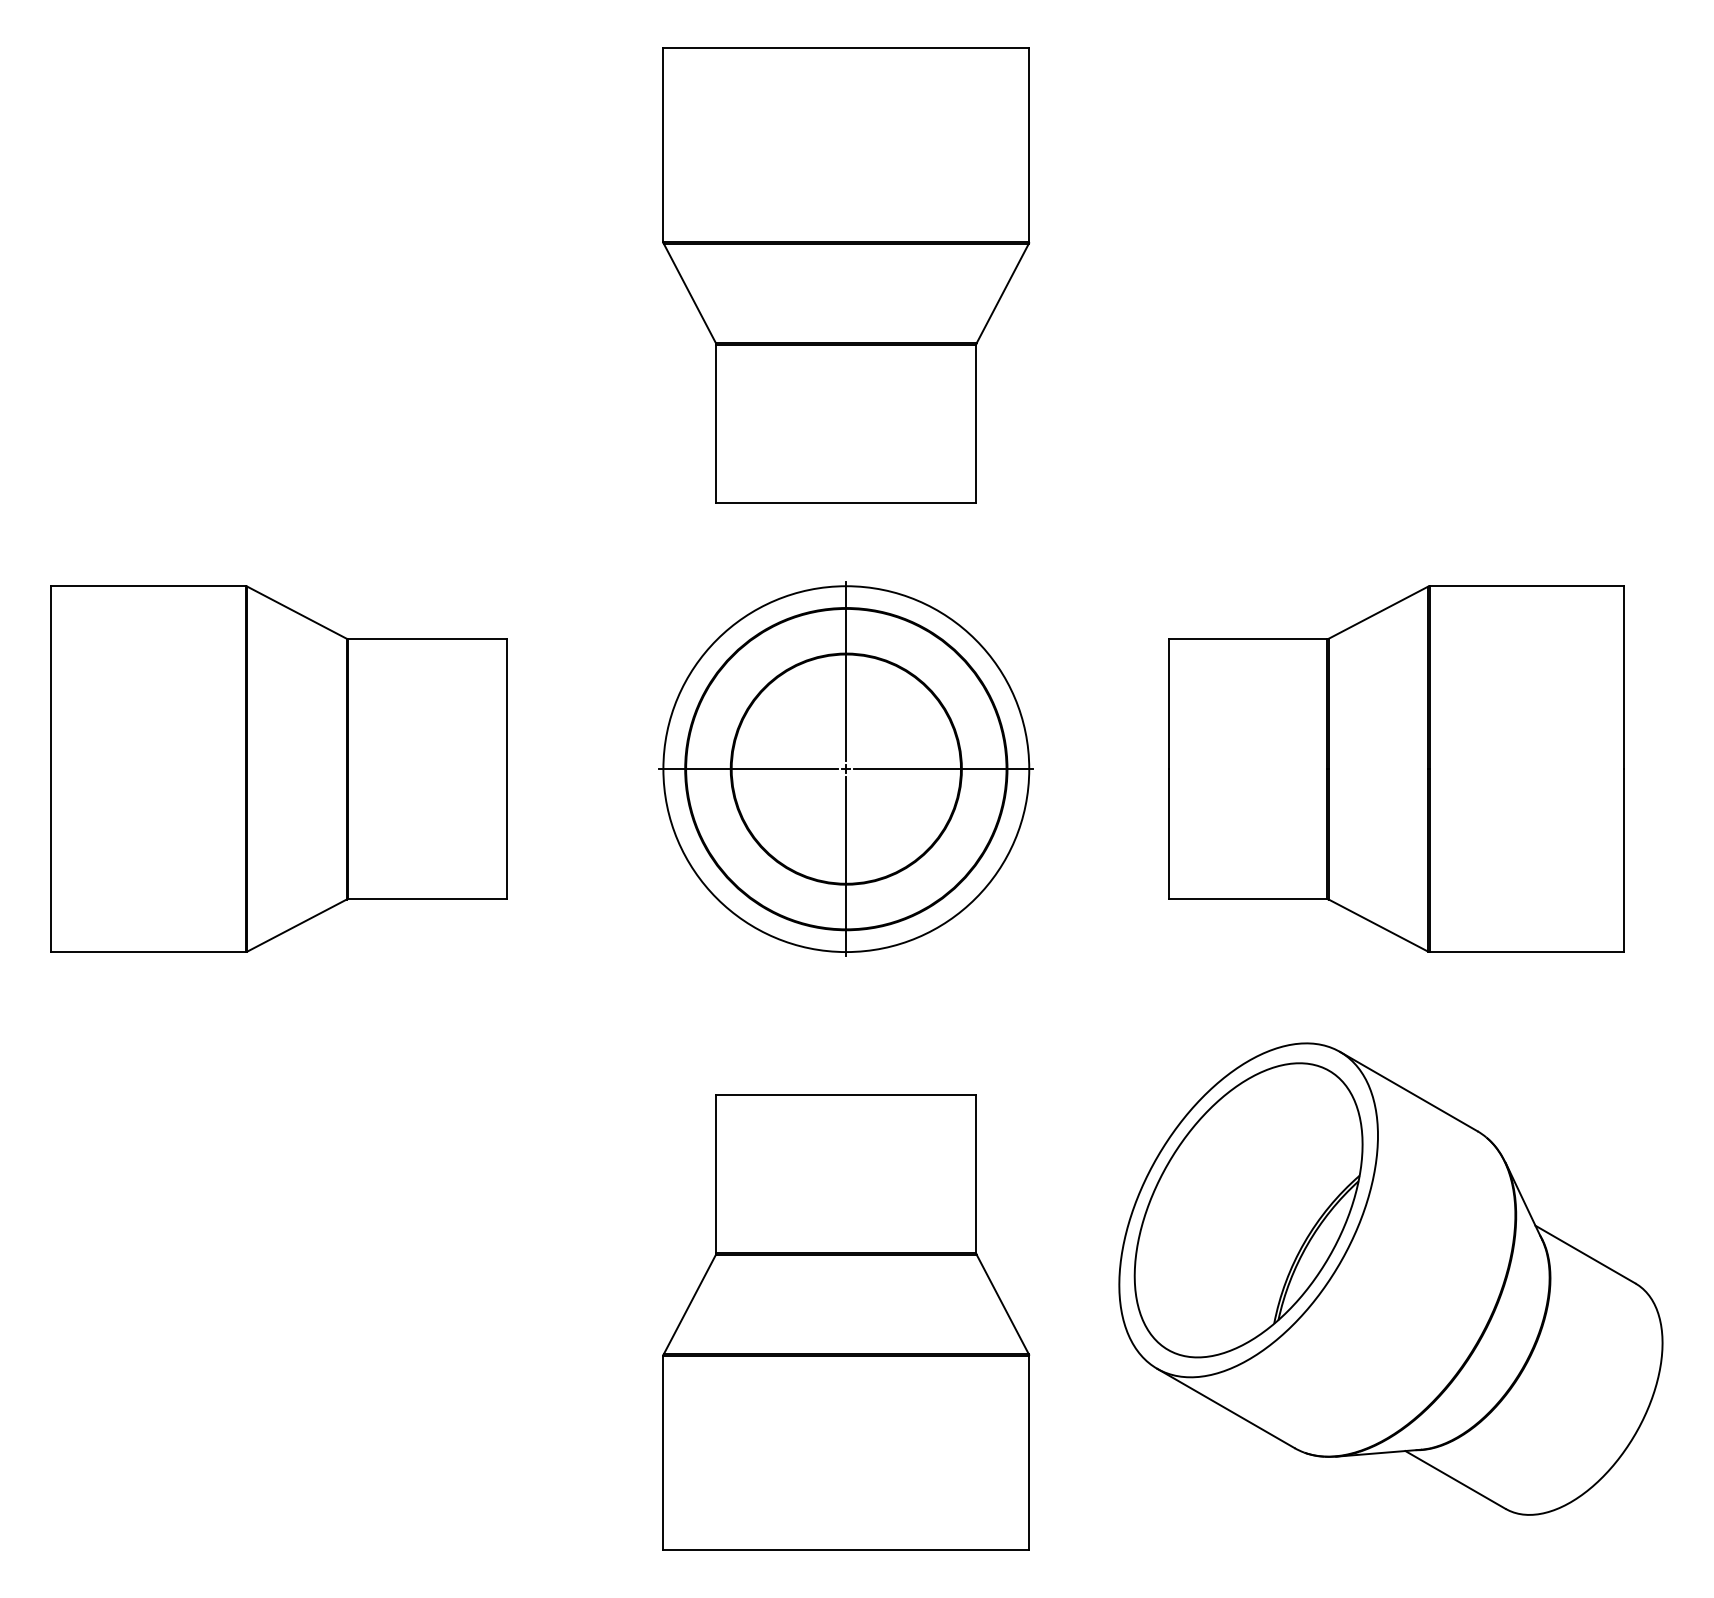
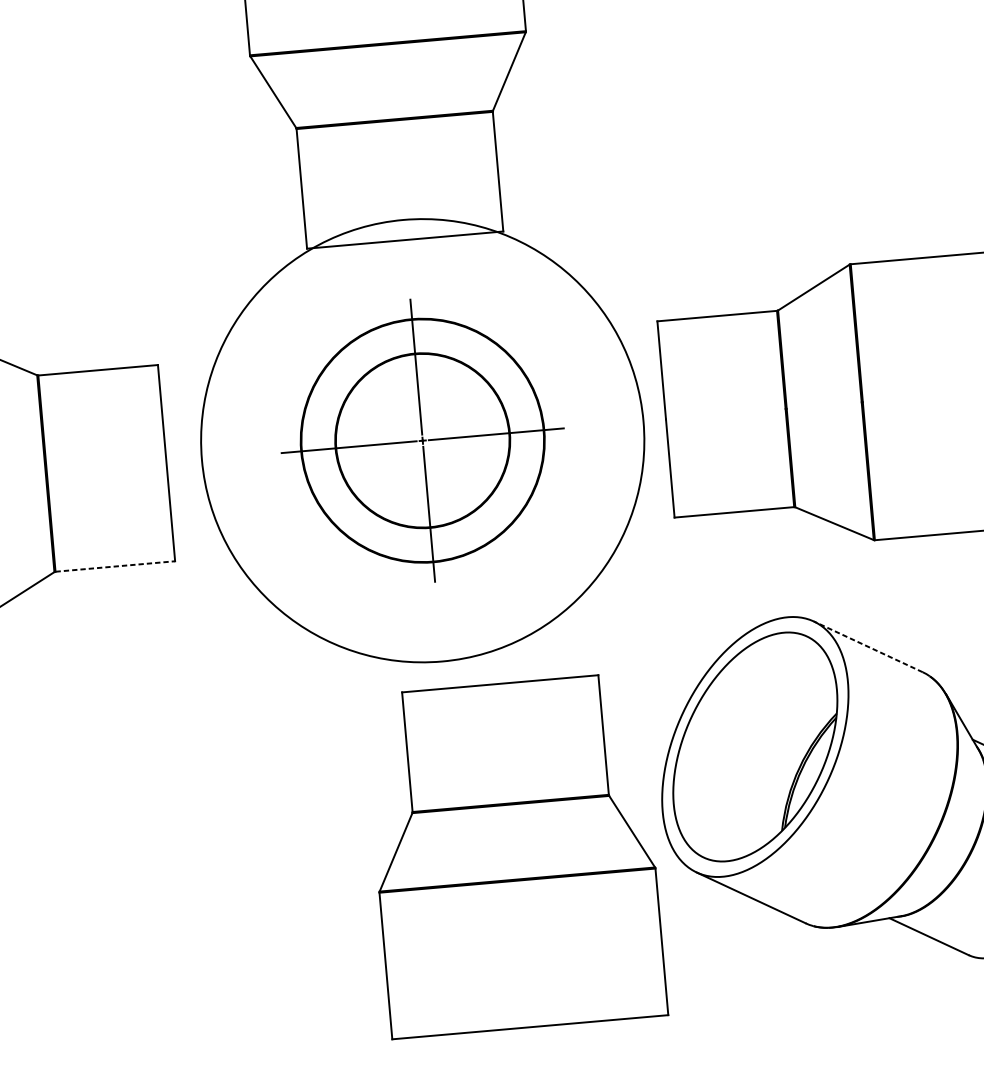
circle: (846, 769) -> (422, 441), size x1.6
line: (427, 899) -> (115, 566), solid -> dashed
line: (1408, 1091) -> (868, 646), solid -> dashed
part: (846, 1322) -> (515, 855), moved

